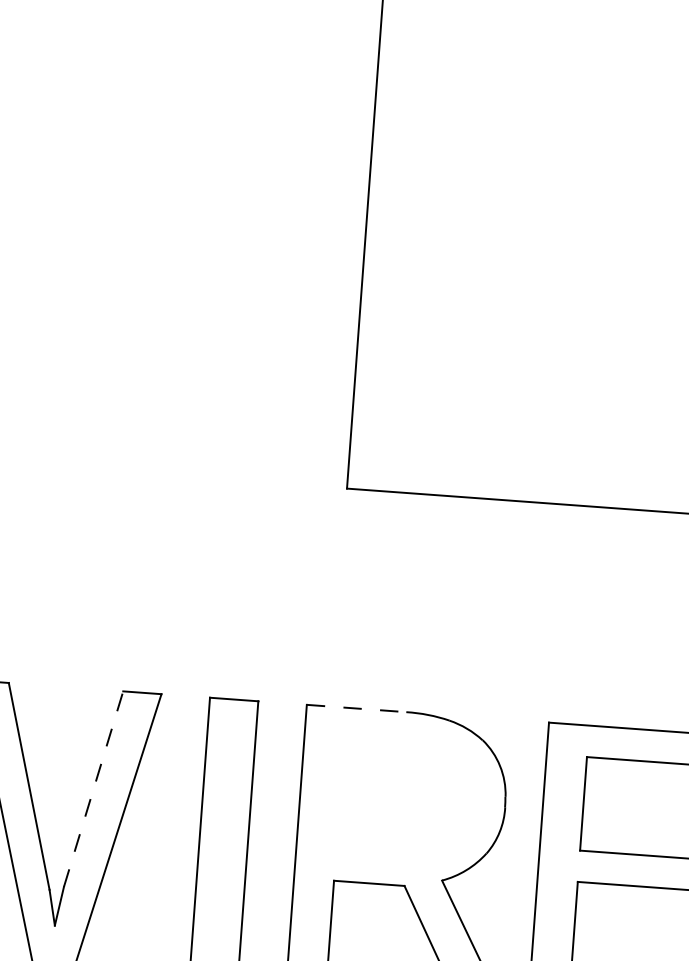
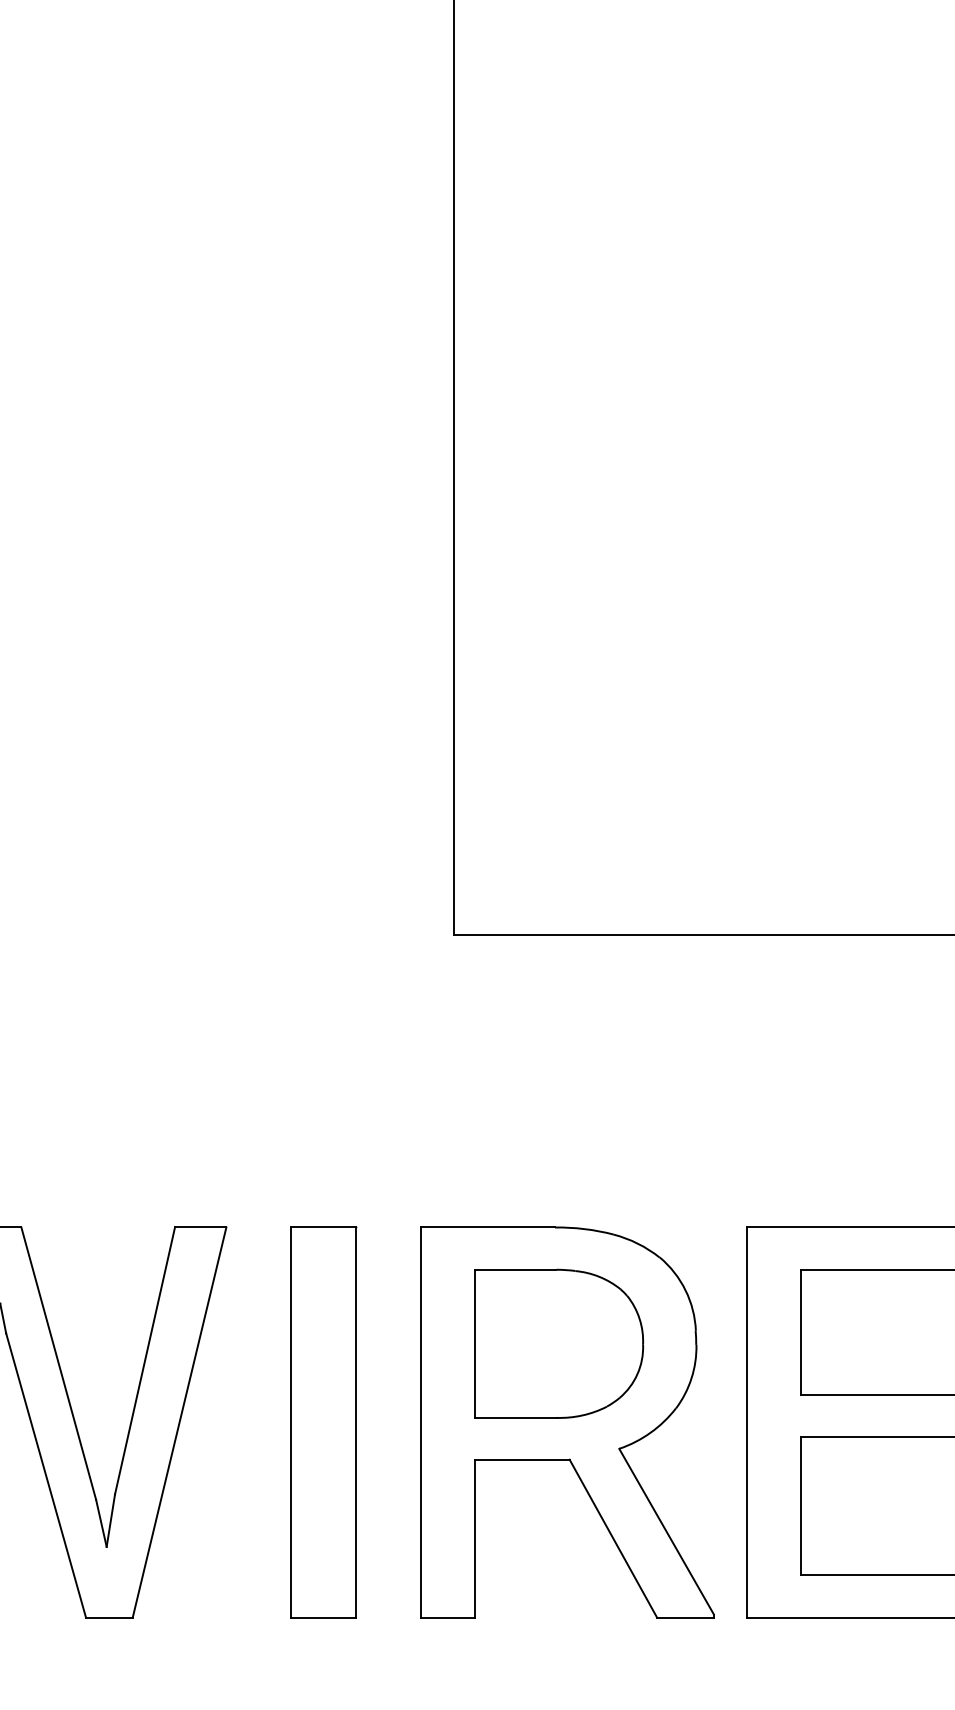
line: (356, 708) -> (488, 1227), dashed -> solid
line: (93, 788) -> (145, 1360), dashed -> solid
part: (403, 798) -> (559, 1343), added

